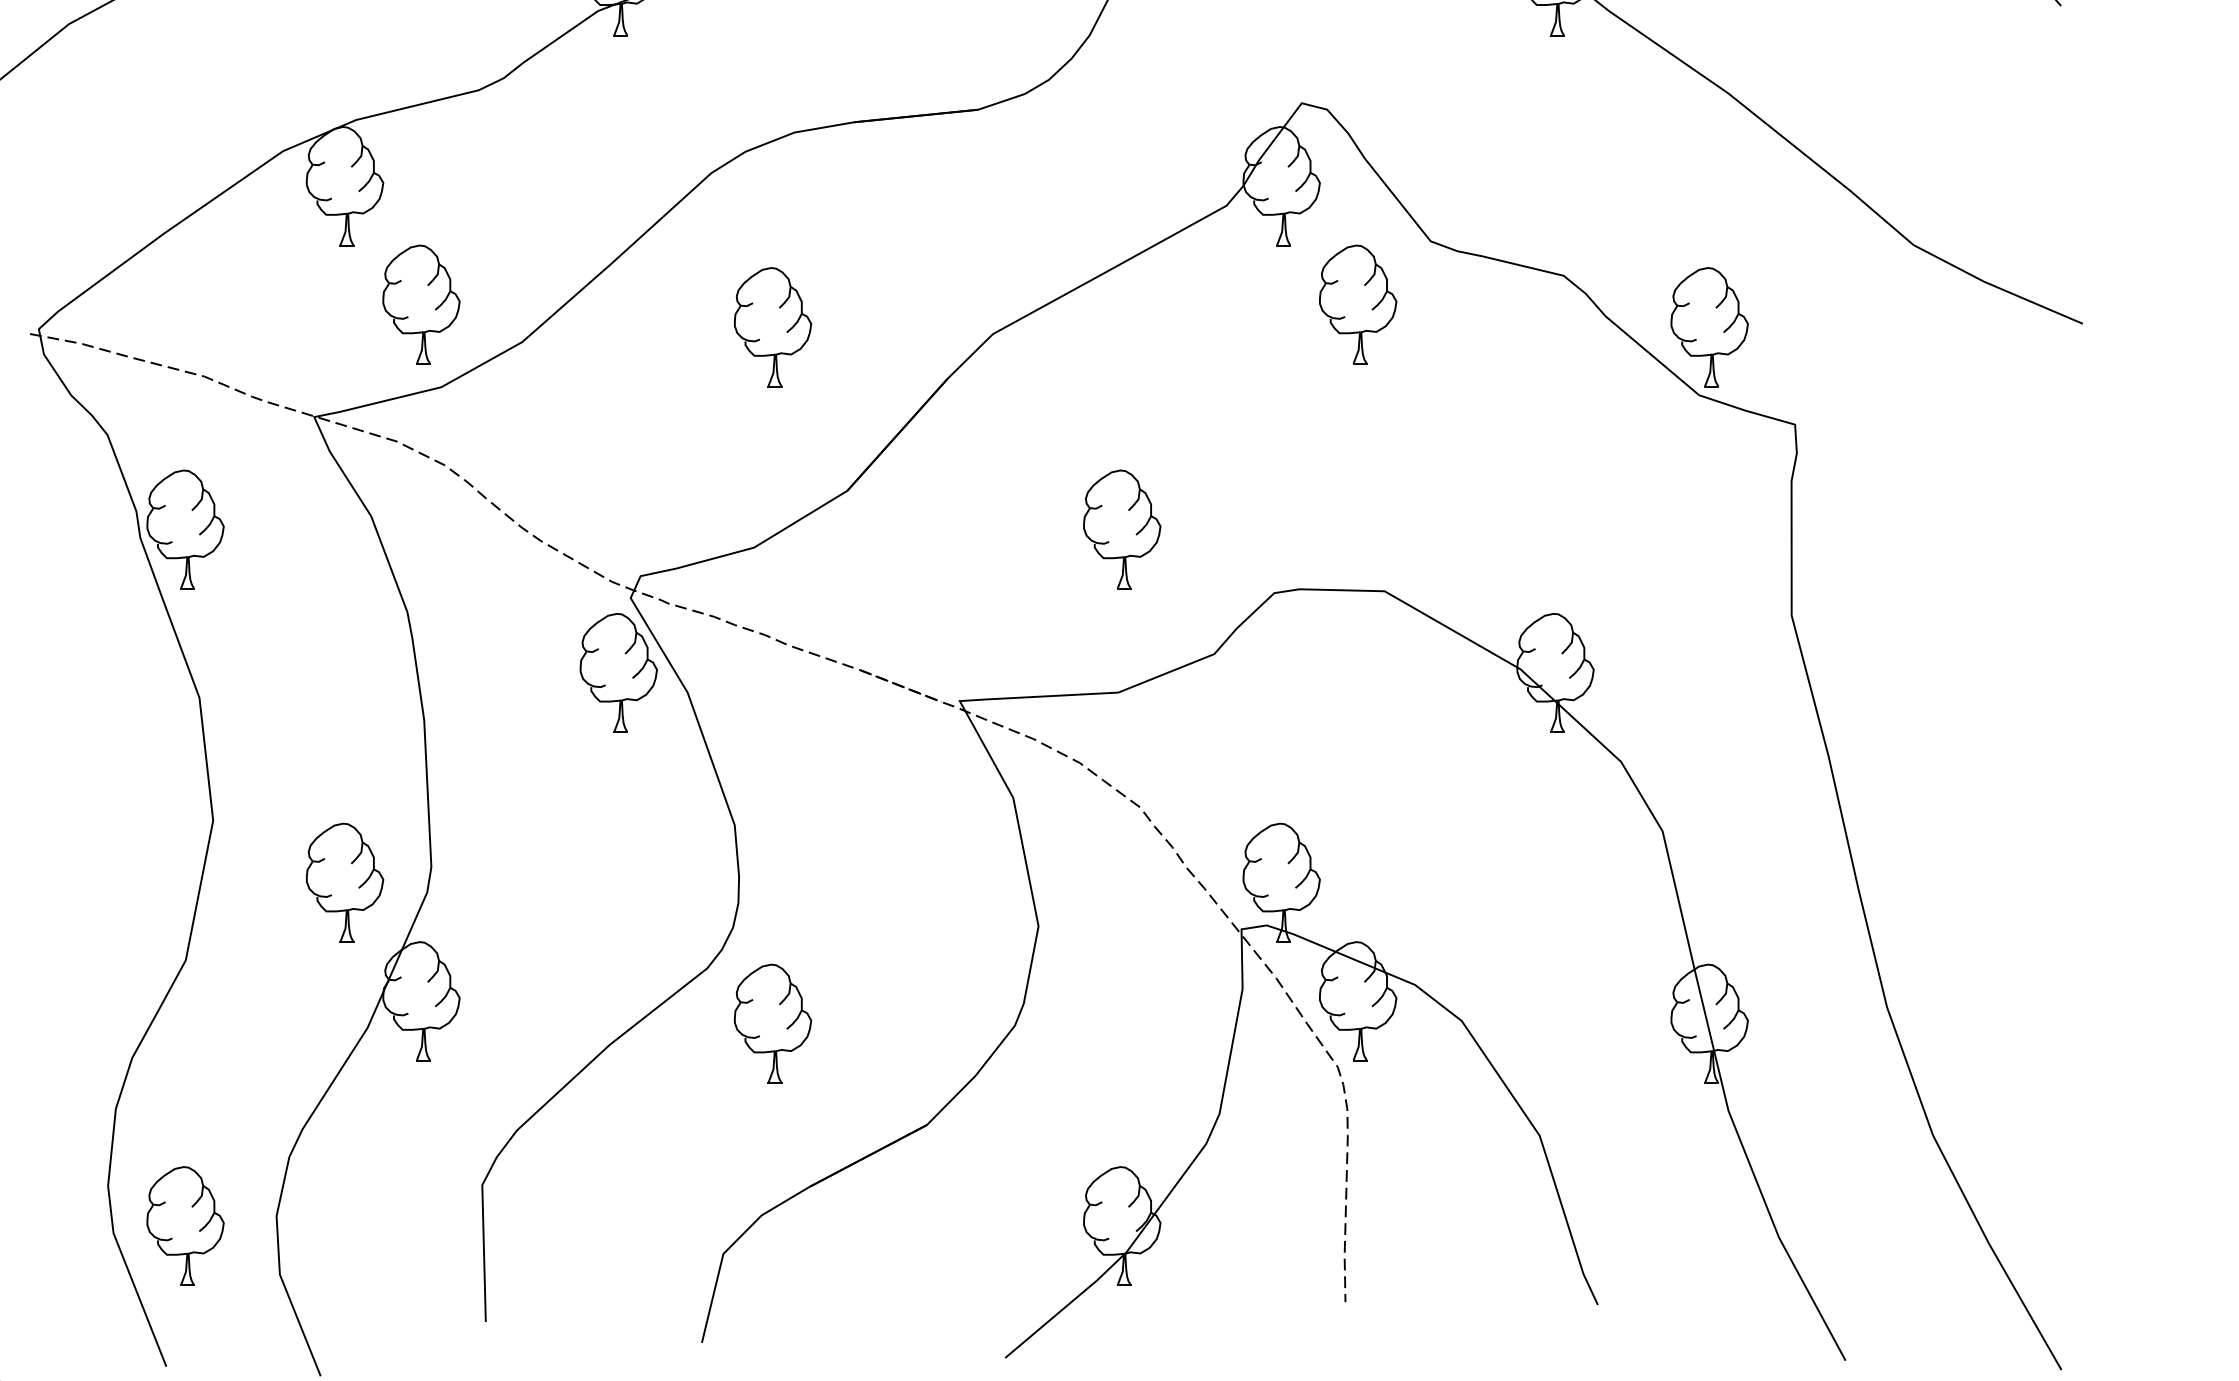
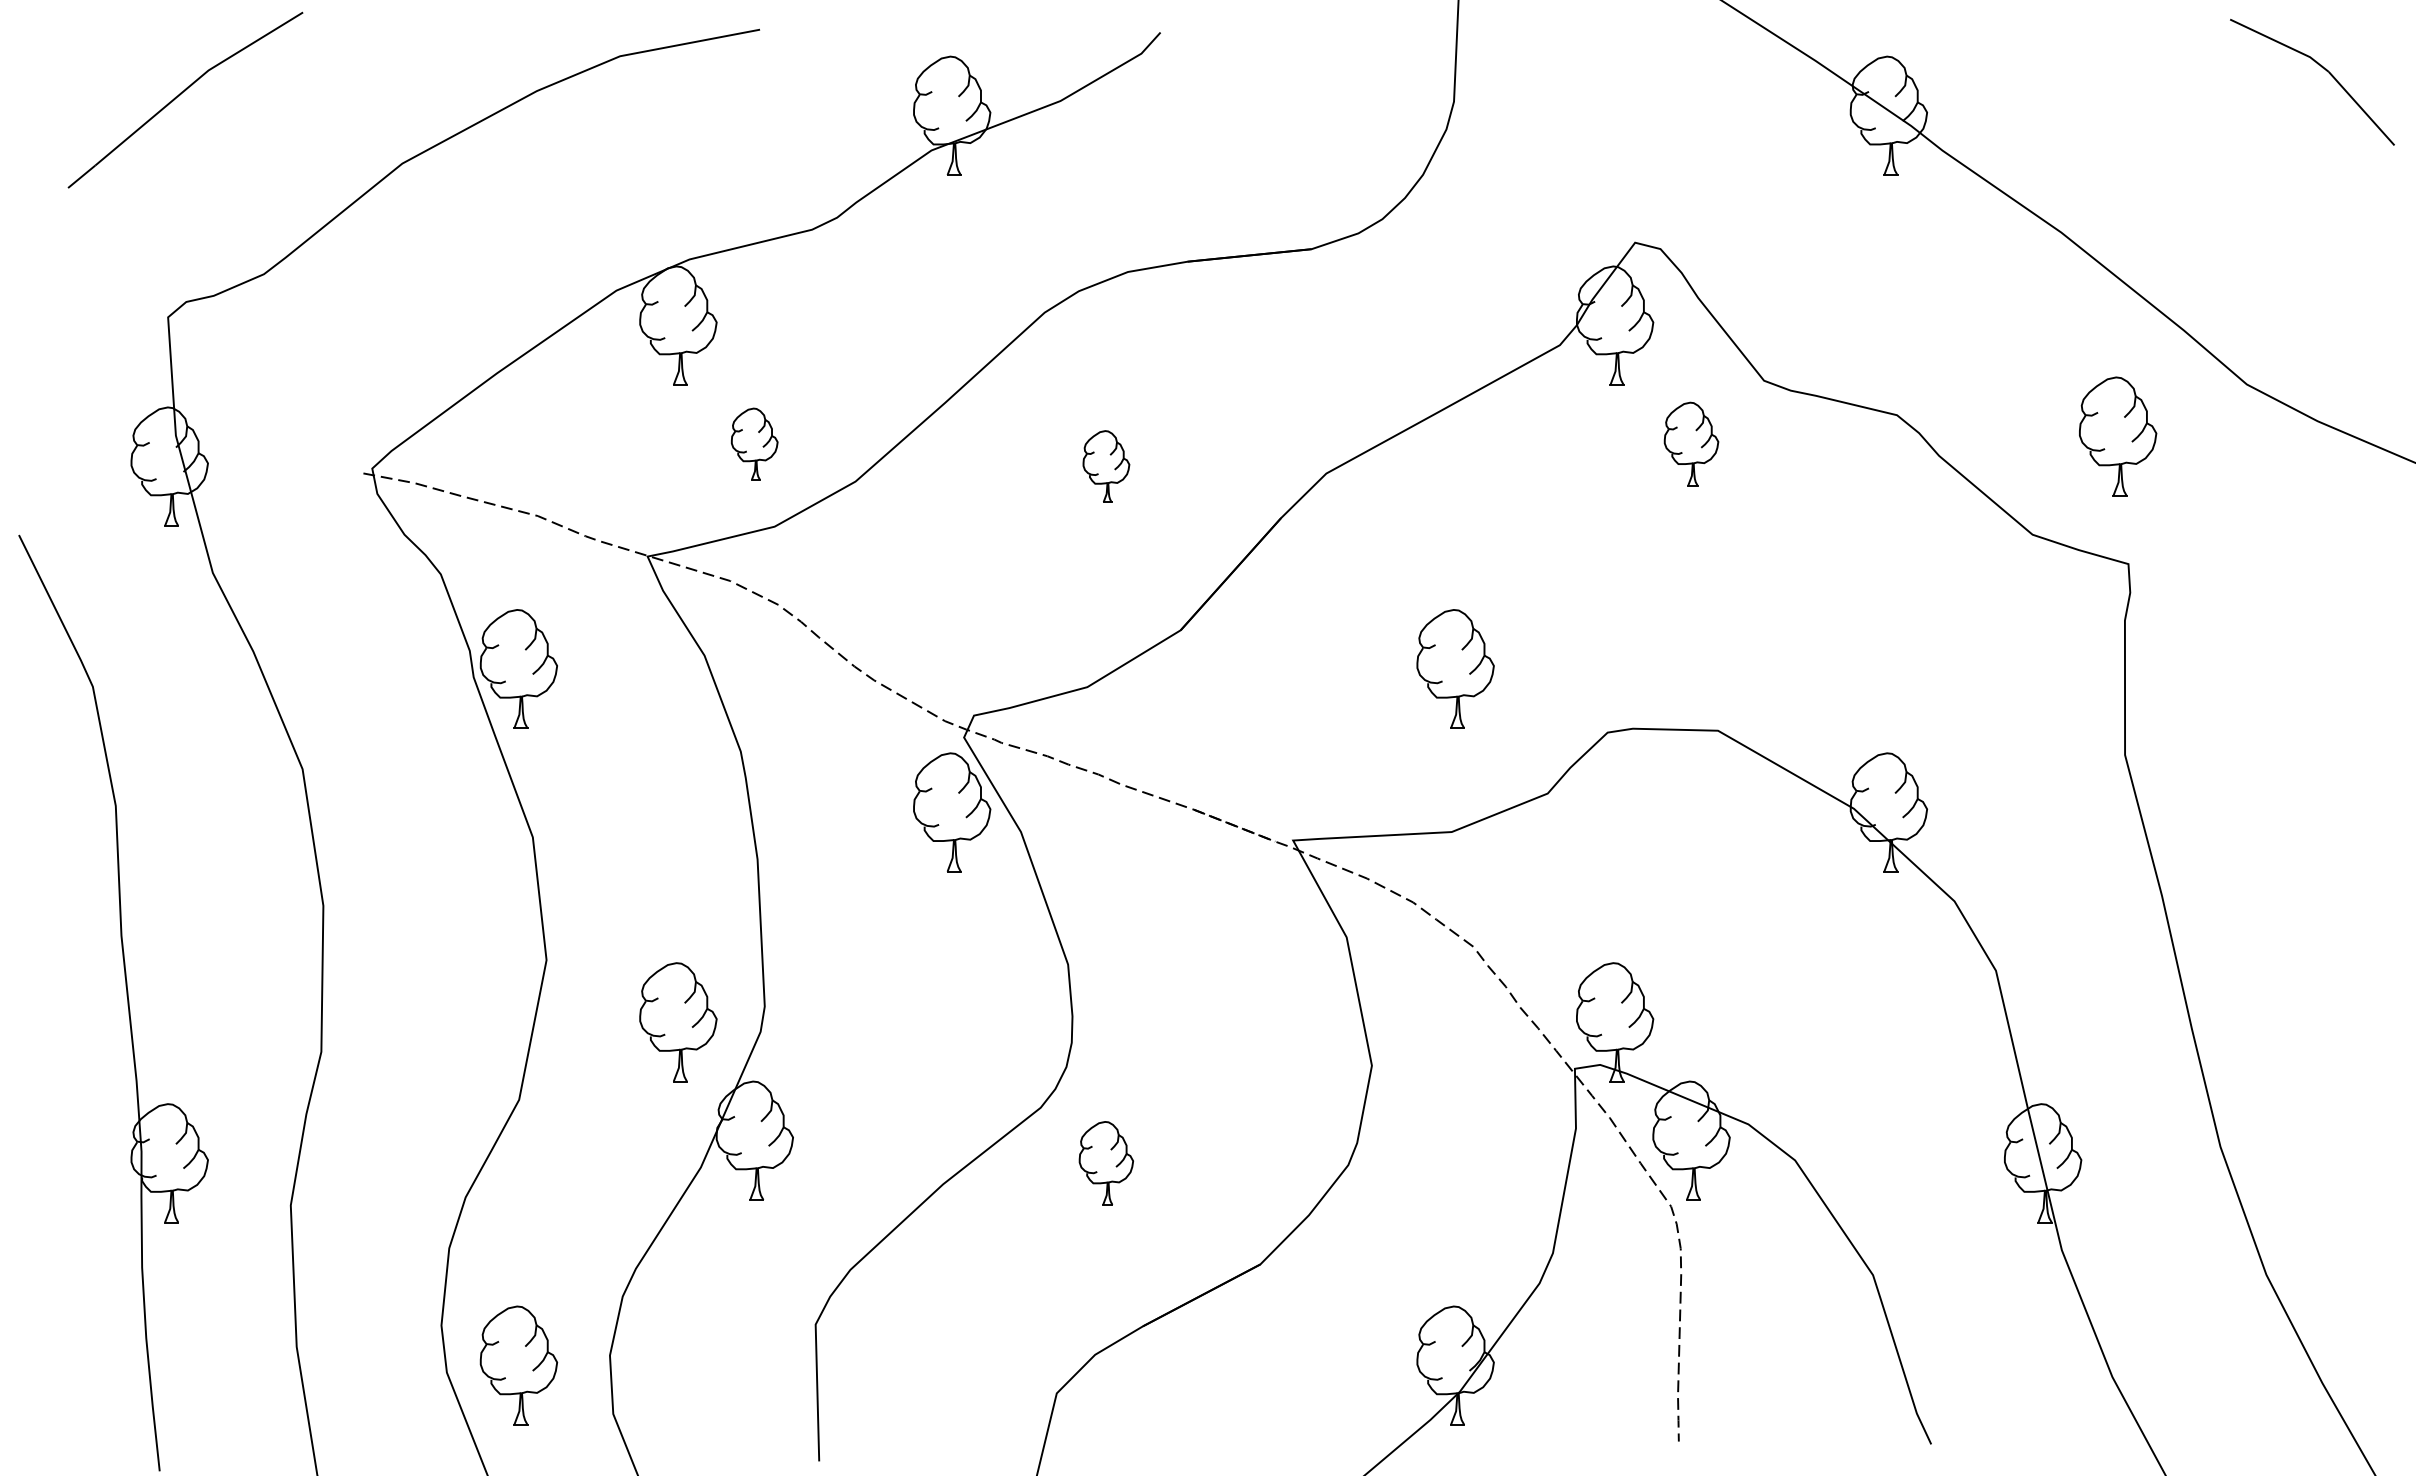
part: (421, 304) -> (754, 443), size x0.6
part: (1358, 304) -> (1691, 443), size x0.7
part: (773, 327) -> (1106, 466), size x0.6
part: (1710, 327) -> (2118, 436), moved
part: (773, 1024) -> (1106, 1163), size x0.7

